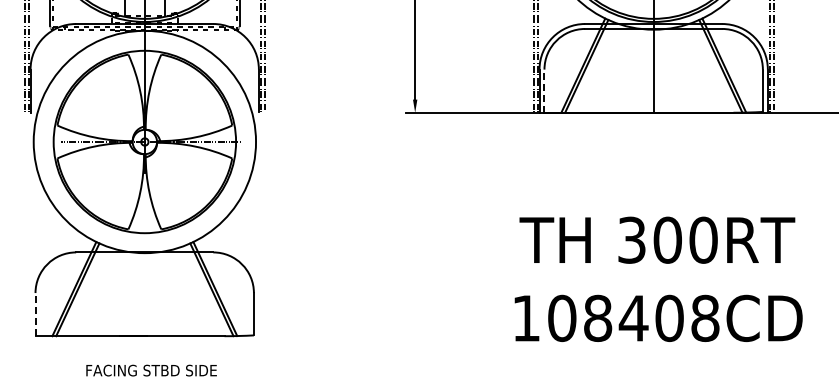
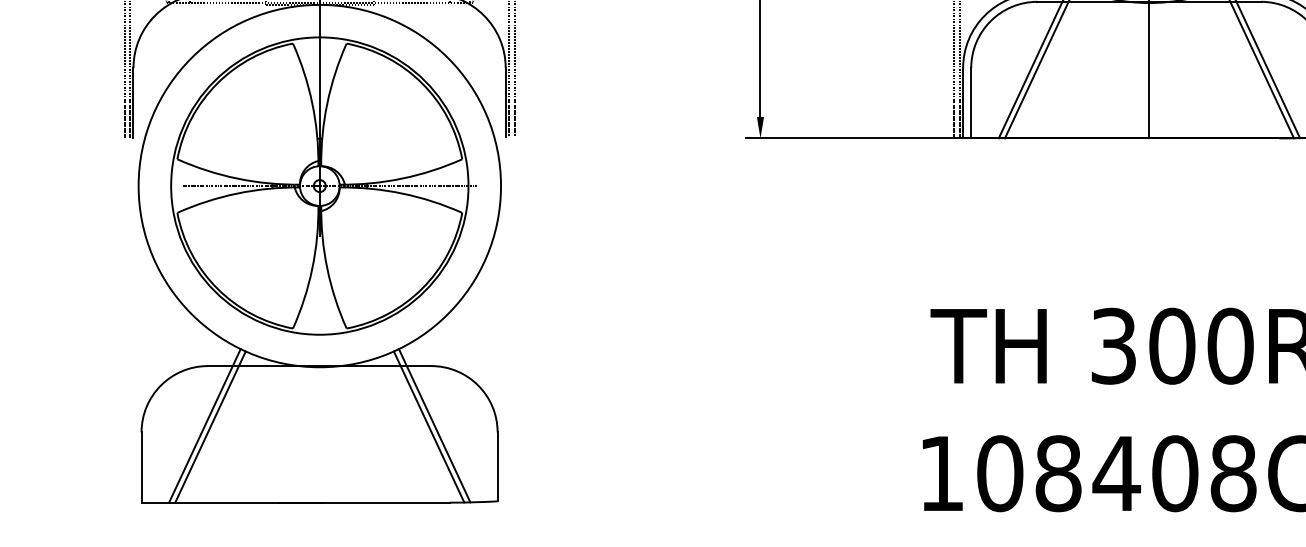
line: (544, 91) -> (971, 103), dashed -> solid
line: (35, 314) -> (141, 467), dashed -> solid

